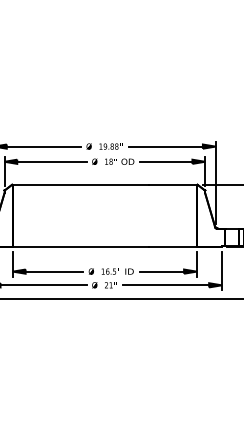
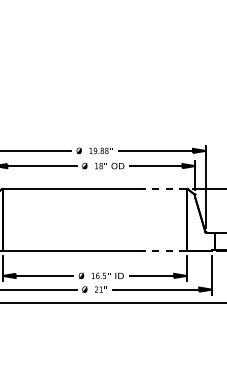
line: (172, 184) -> (162, 188), solid -> dashed
line: (172, 246) -> (162, 250), solid -> dashed

